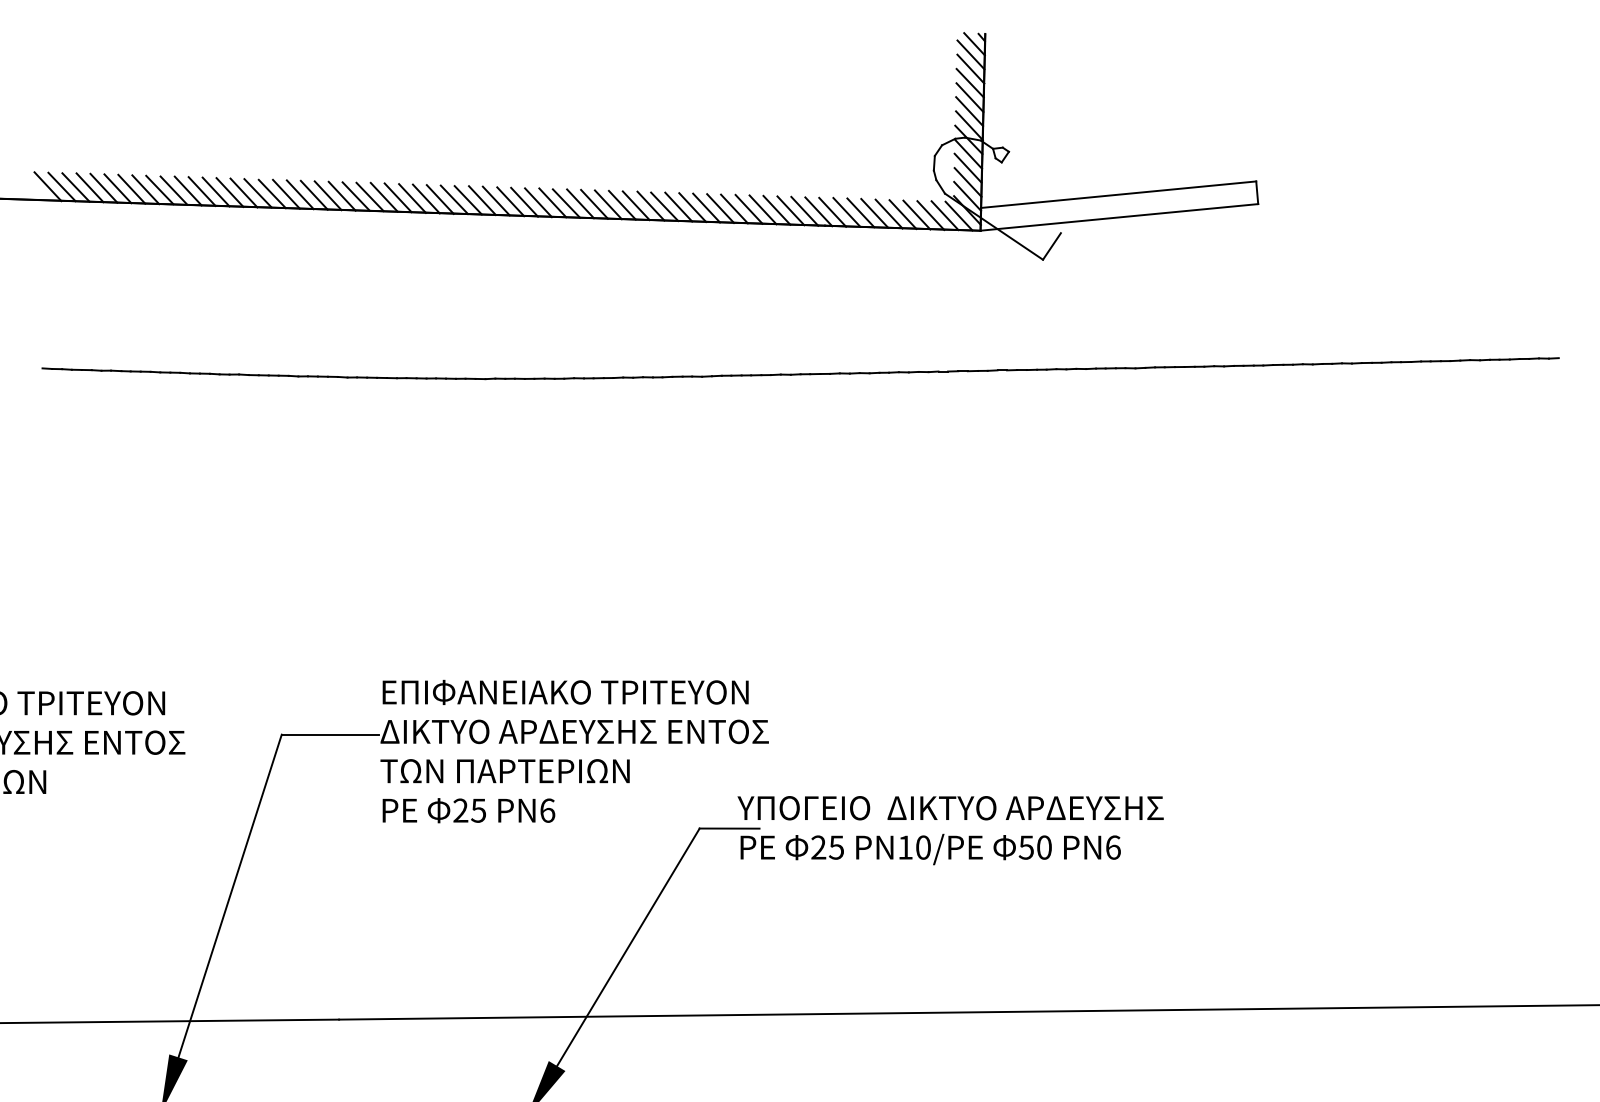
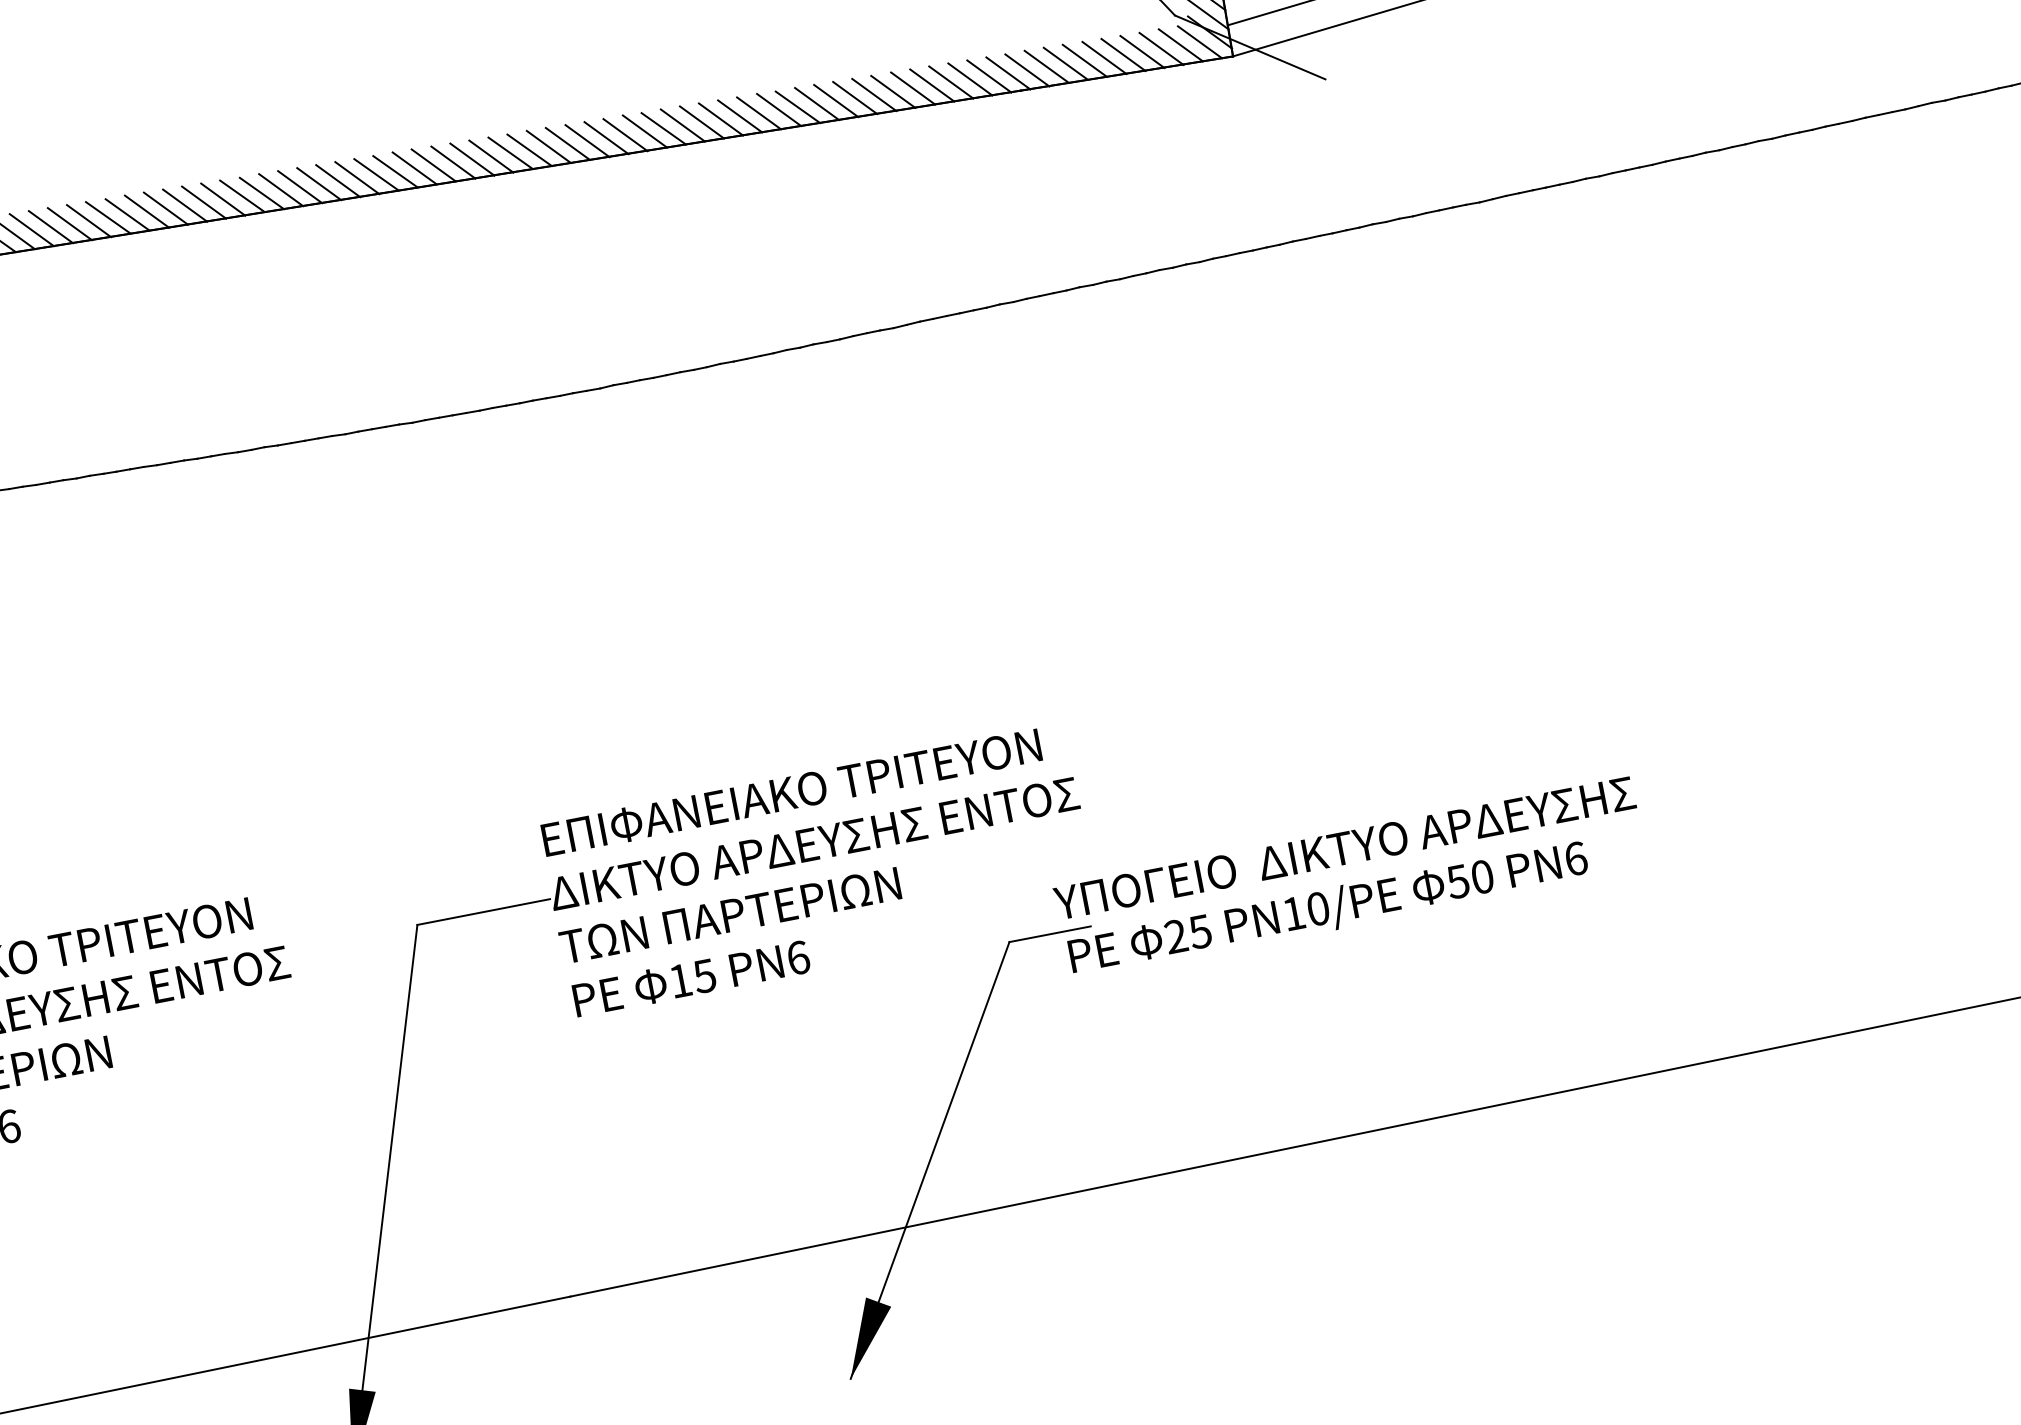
line: (1051, 246) -> (1333, 59), removed
text: (460, 810) -> (680, 980), 25 -> 15

